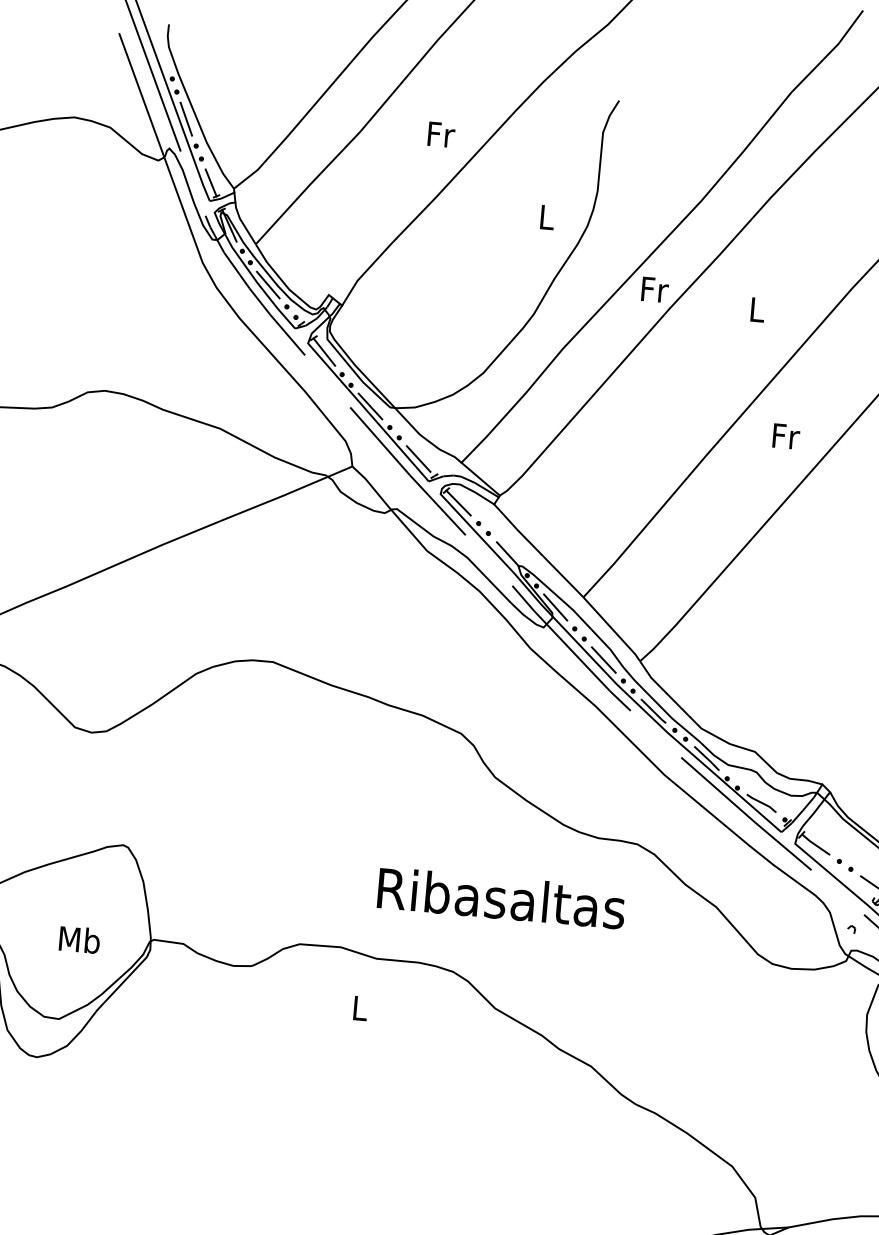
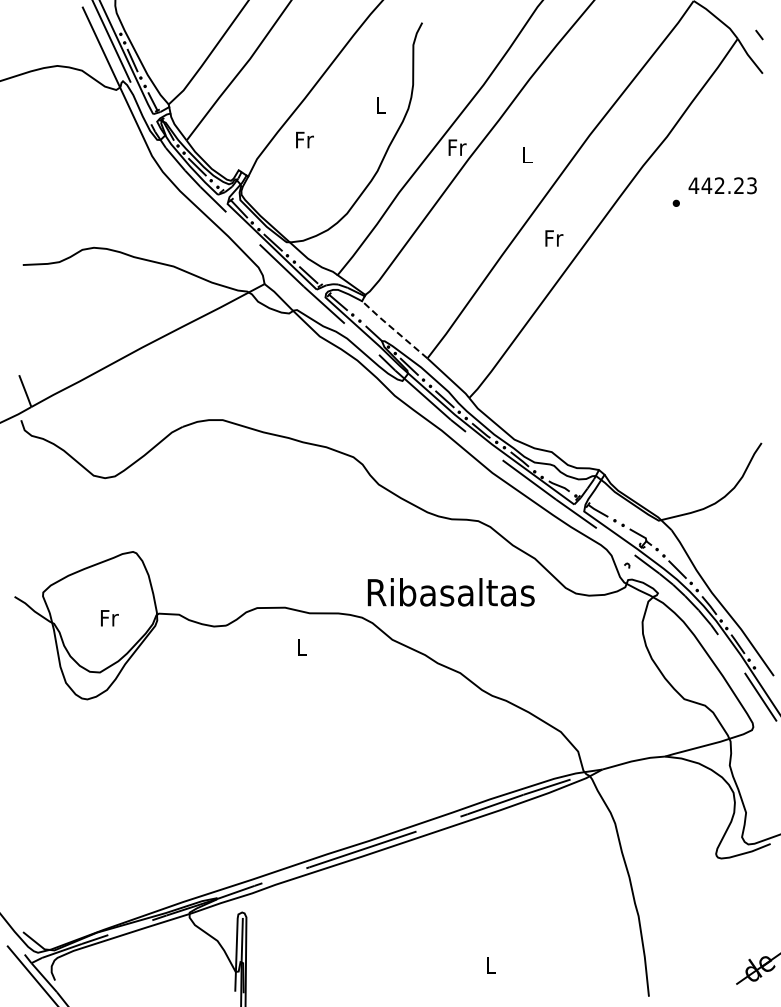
text: (440, 133) -> (304, 139), moved
line: (536, 550) -> (393, 329), solid -> dashed
text: (500, 898) -> (450, 592), moved
text: (78, 938) -> (108, 617), Mb -> Fr

